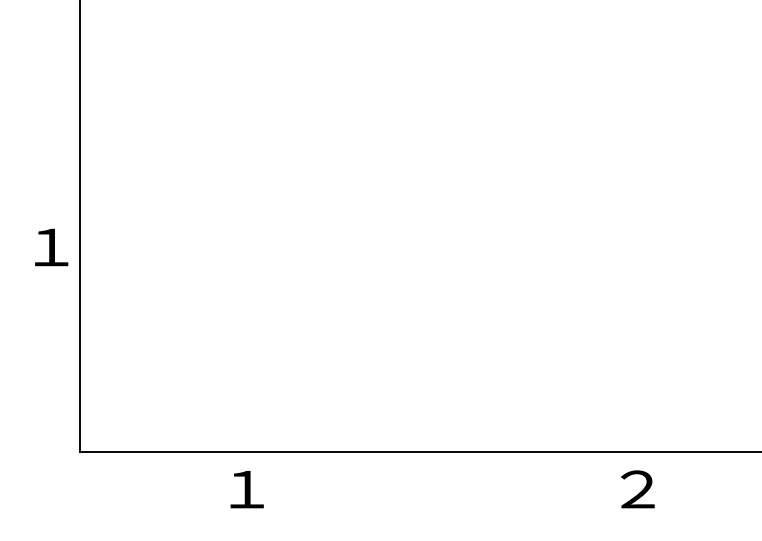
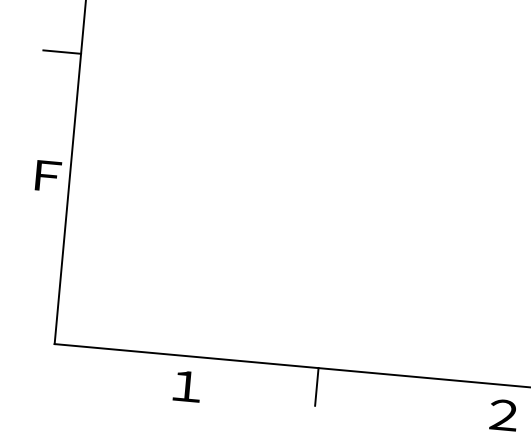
line: (56, 93) -> (62, 51), added
text: (51, 247) -> (46, 176), １ -> Ｆ
line: (405, 475) -> (316, 386), added

